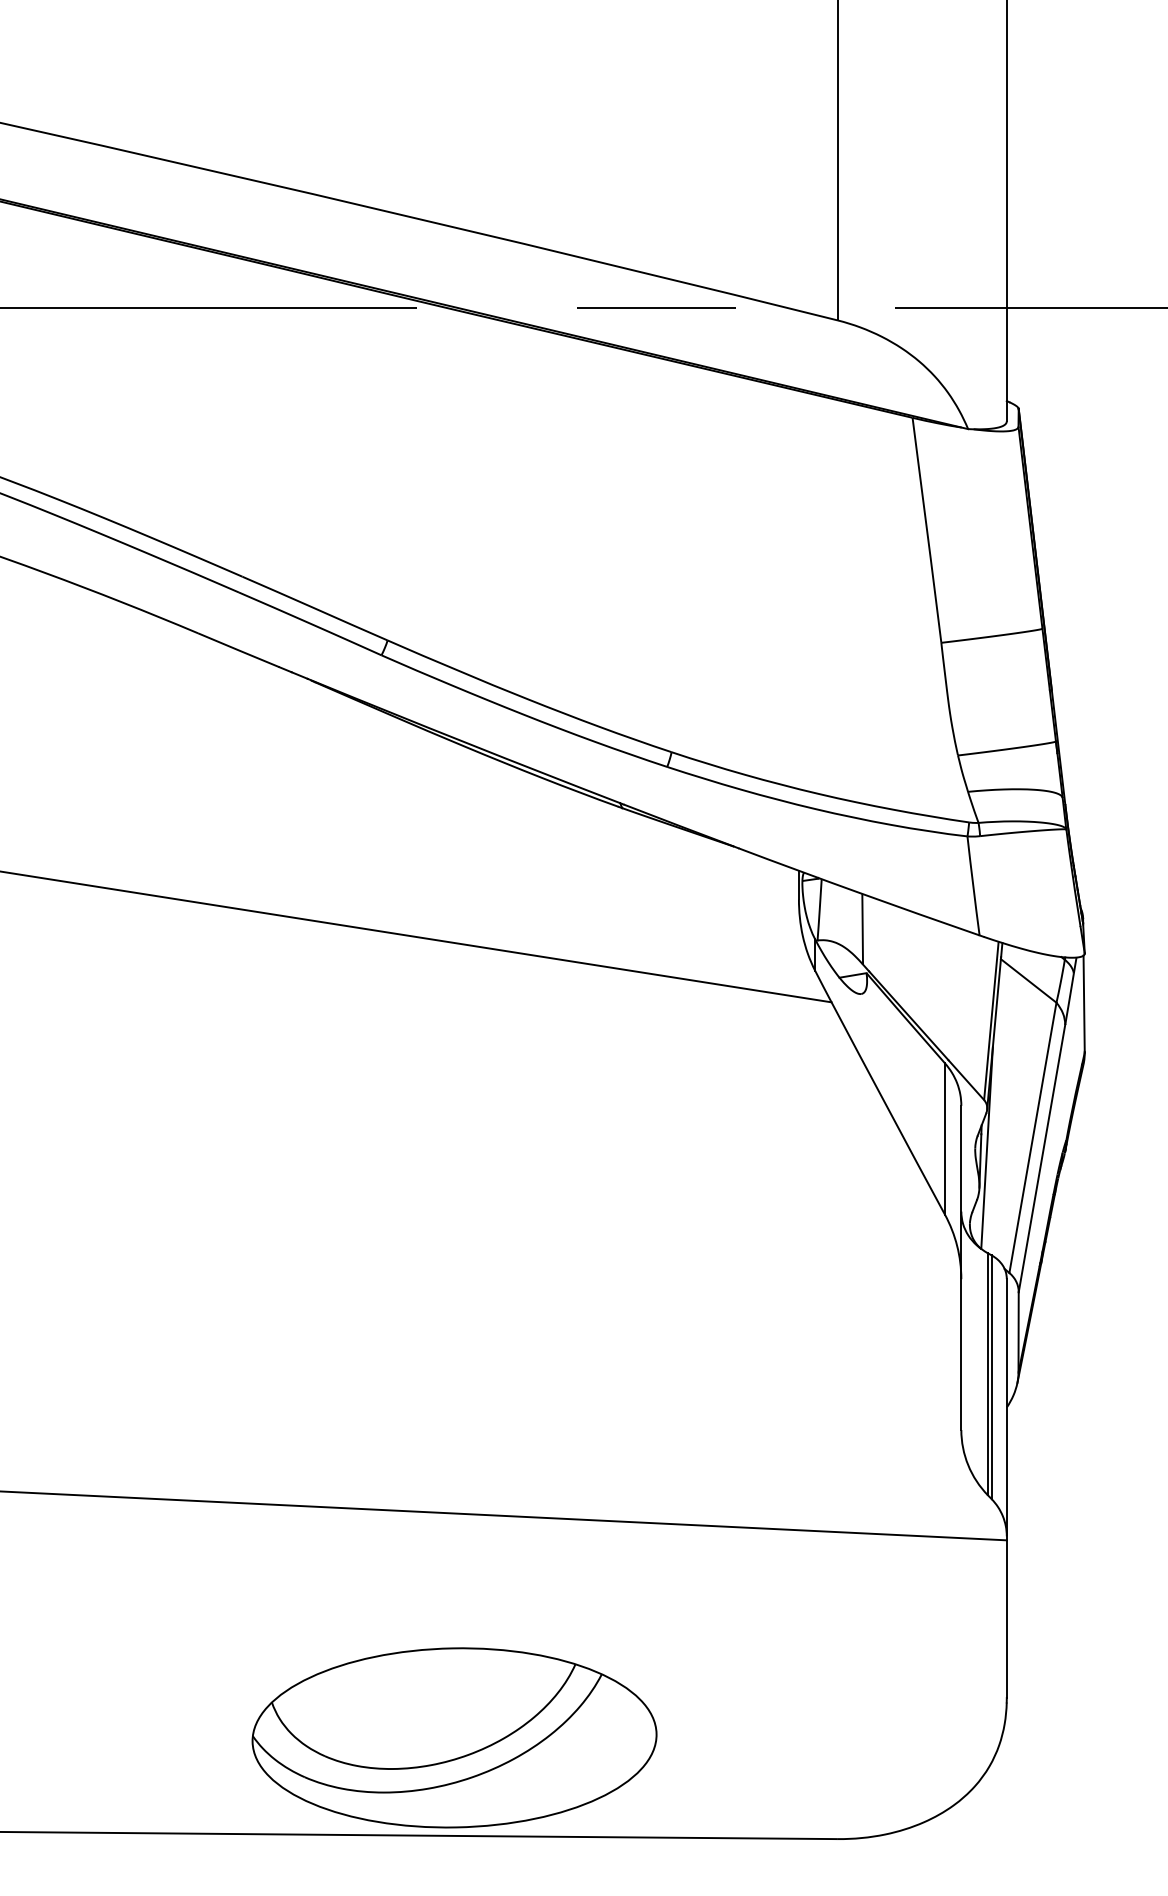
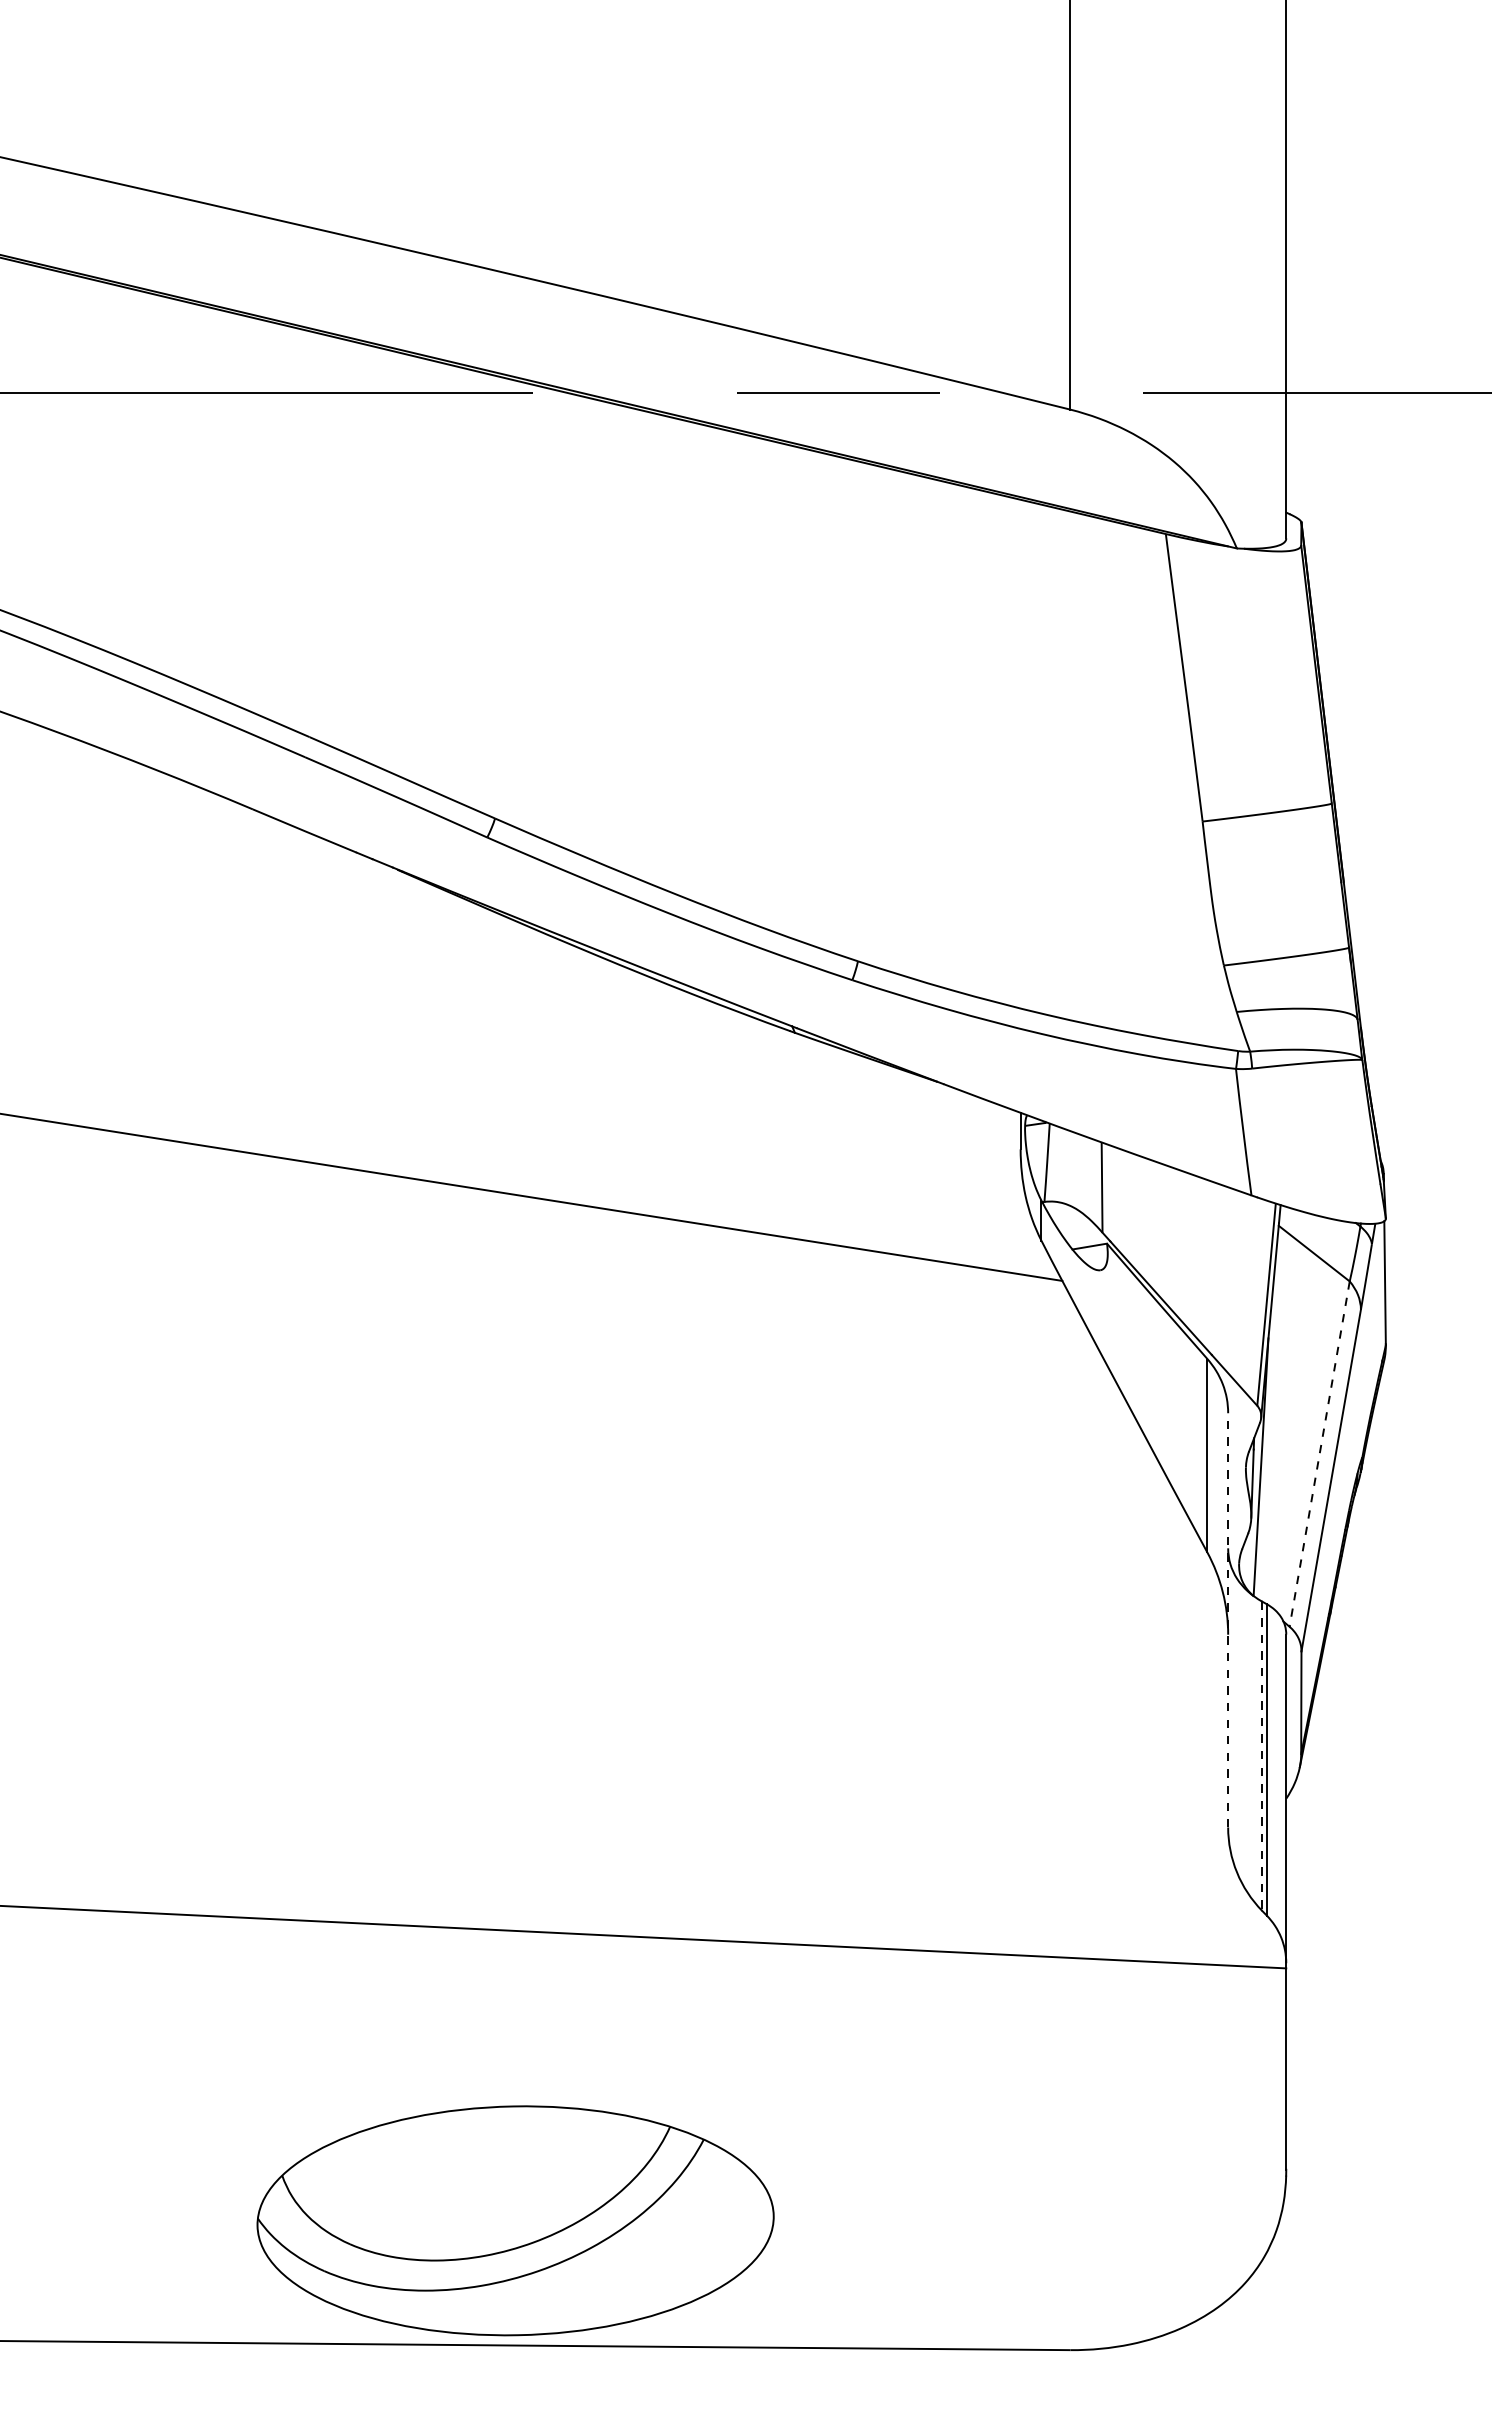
line: (1032, 1138) -> (1319, 1454), solid -> dashed
line: (961, 1267) -> (1228, 1619), solid -> dashed
line: (988, 1374) -> (1262, 1756), solid -> dashed
part: (454, 1737) -> (515, 2220), moved

